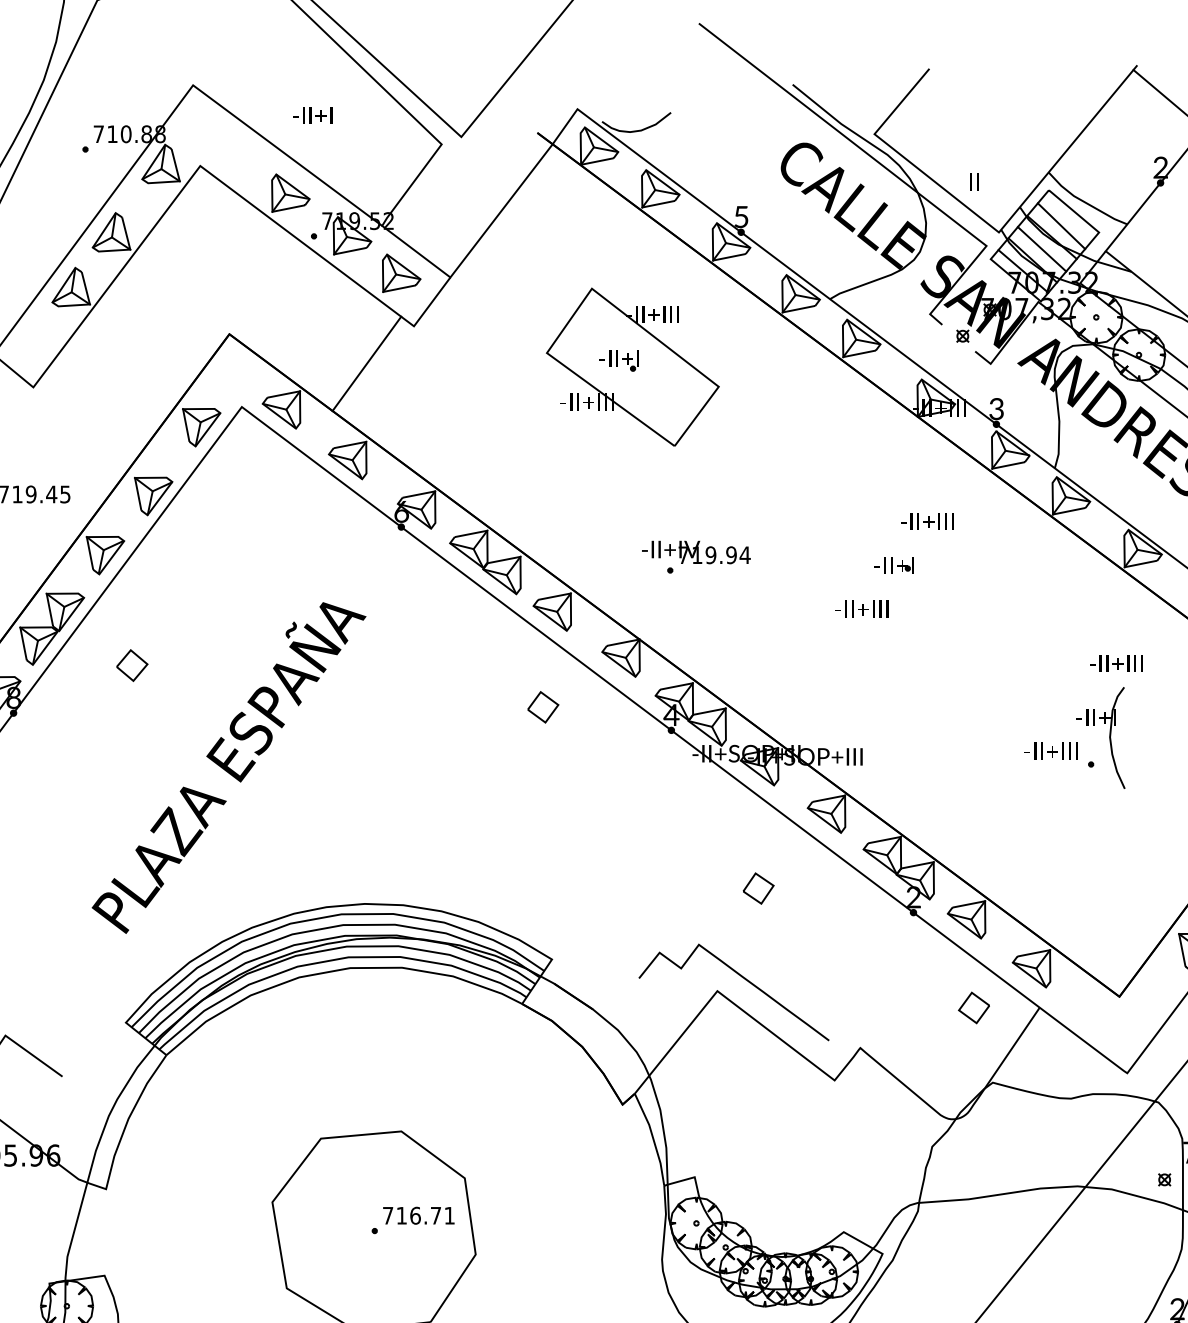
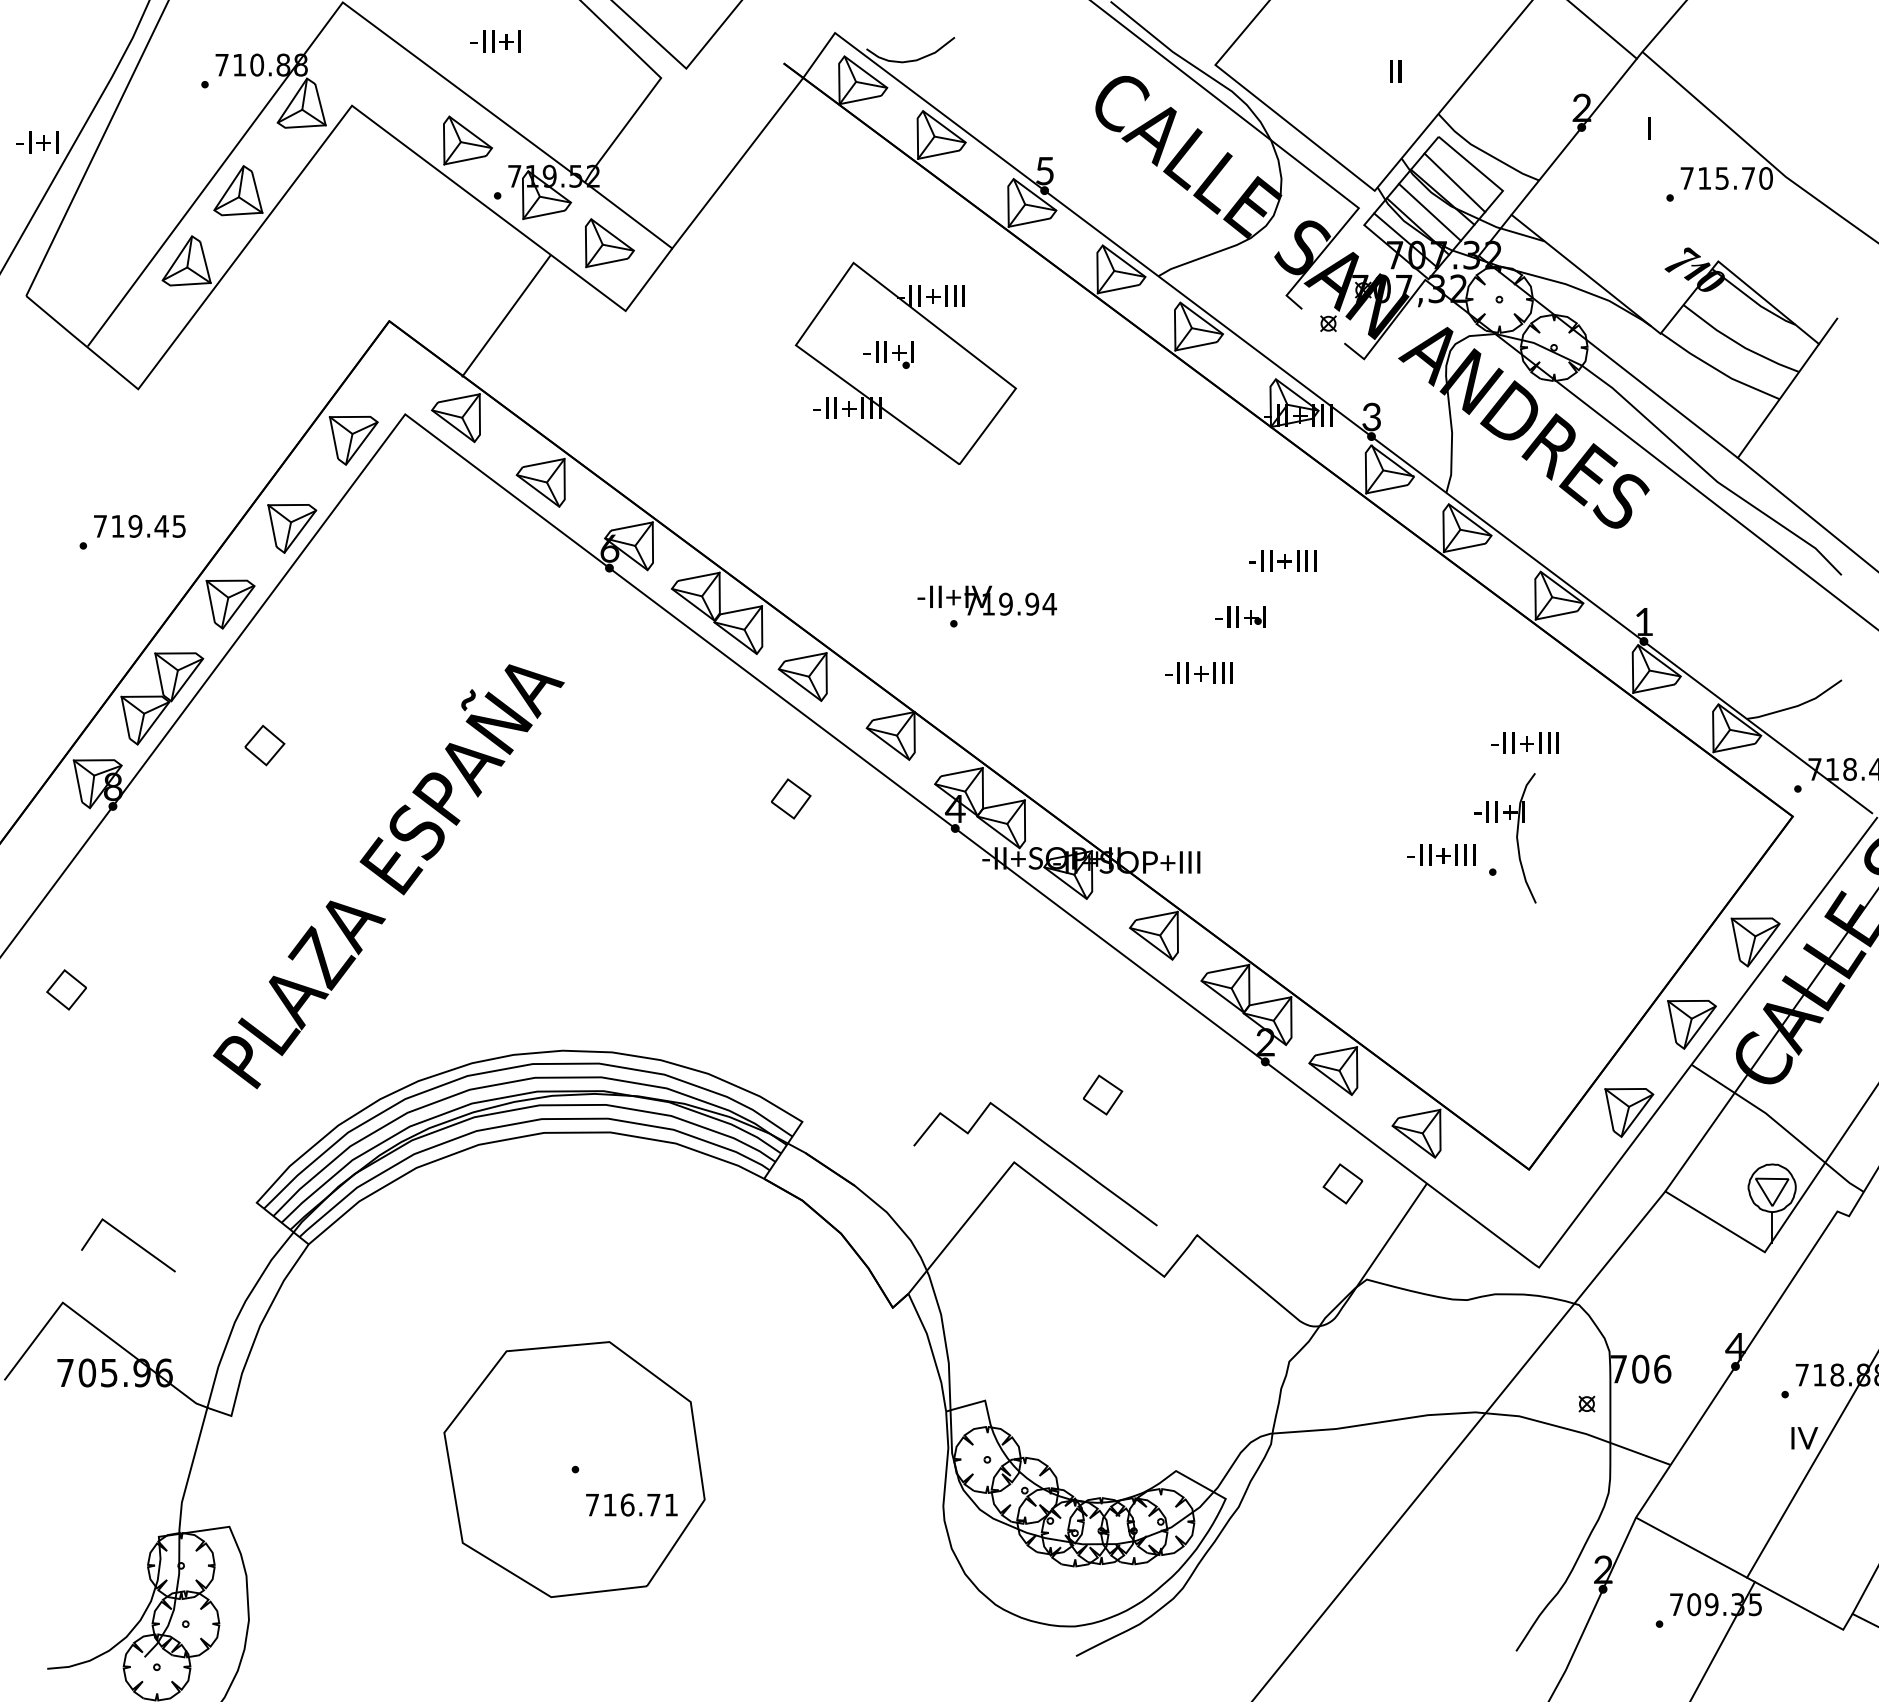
text: (974, 182) -> (1395, 71), moved
line: (367, 363) -> (506, 315), moved
part: (759, 888) -> (1103, 1094), moved
text: (418, 1215) -> (631, 1504), moved

